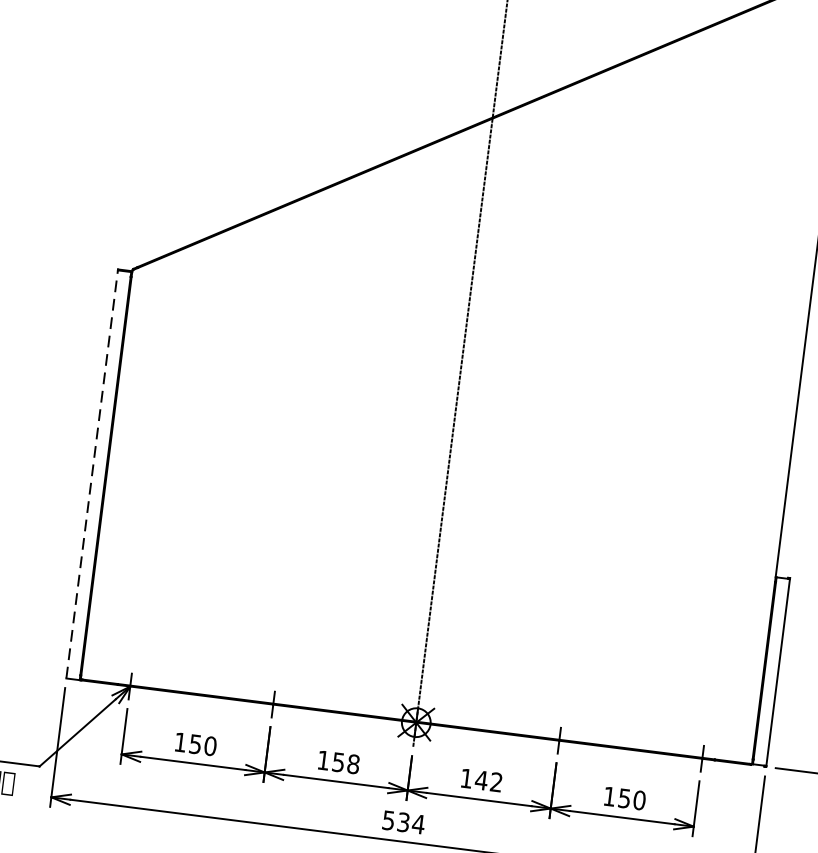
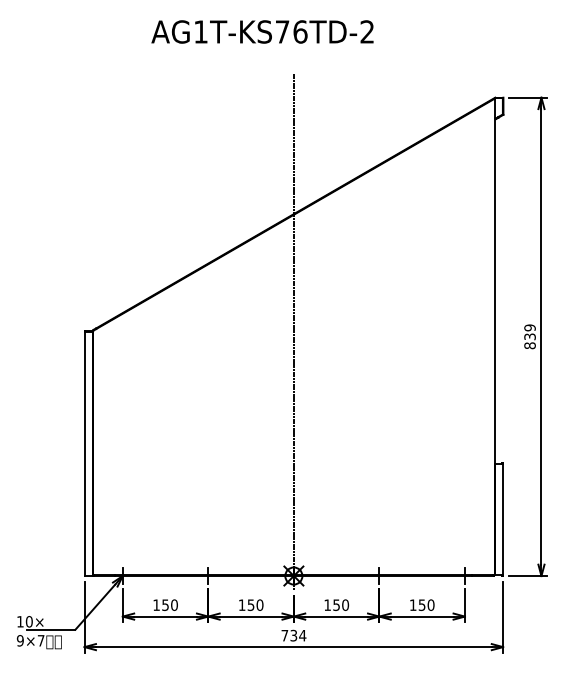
line: (92, 473) -> (84, 453), dashed -> solid
text: (352, 763) -> (259, 604), 158 -> 150
text: (488, 780) -> (340, 604), 142 -> 150
text: (388, 820) -> (284, 635), 534 -> 734

